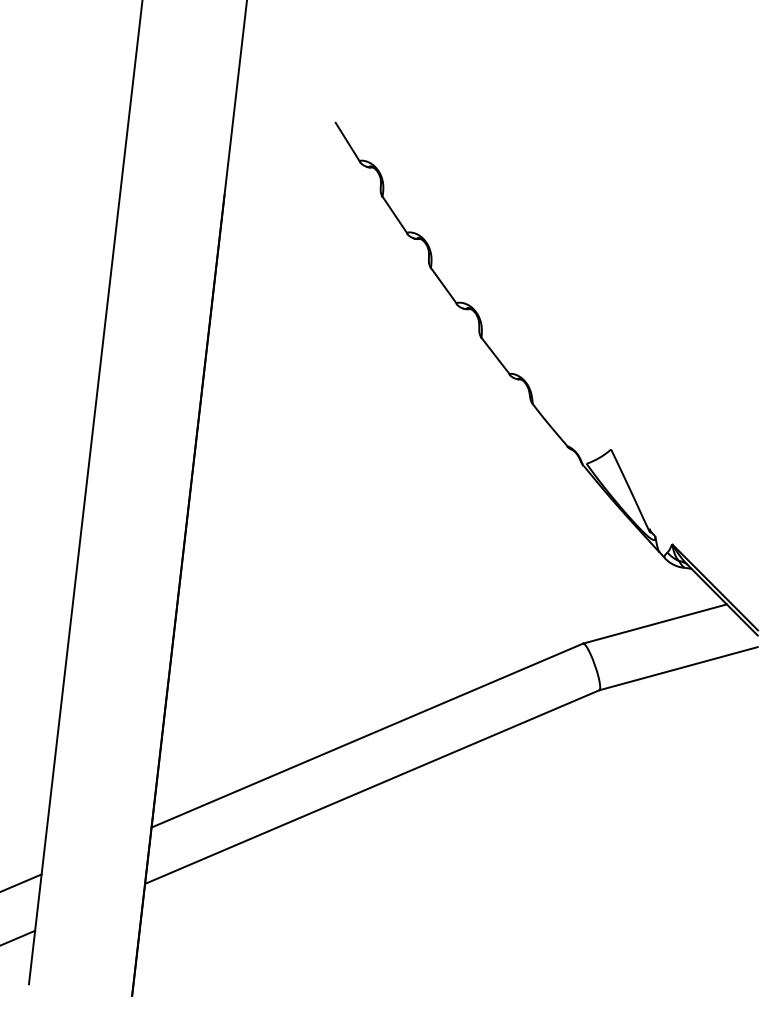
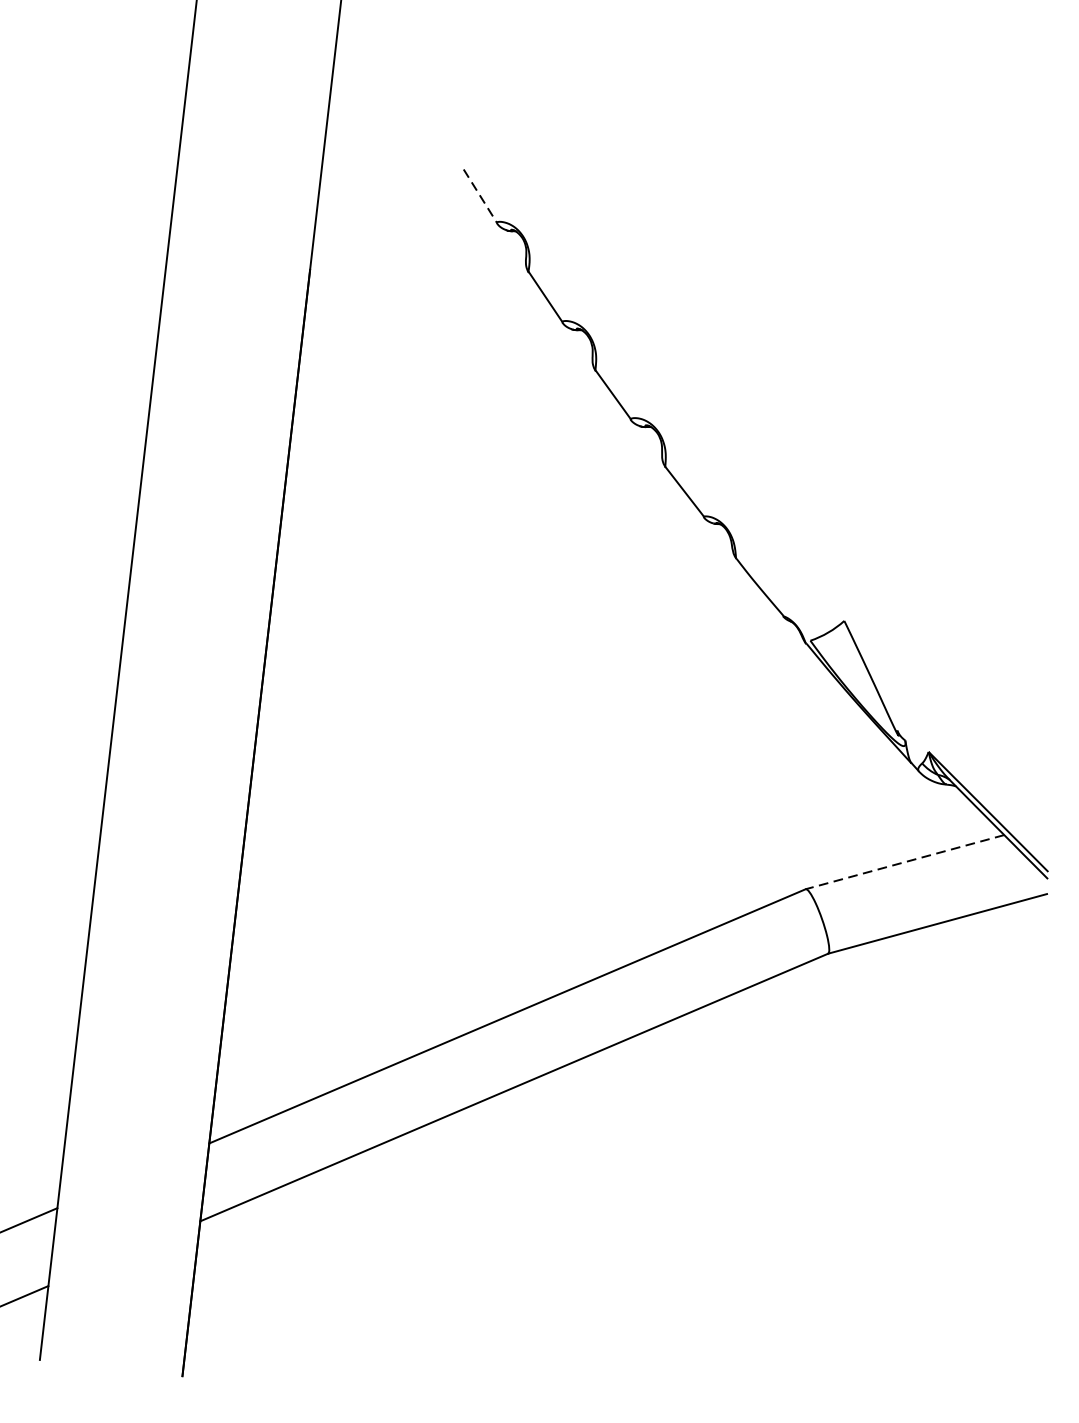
line: (347, 142) -> (480, 196), solid -> dashed
line: (654, 624) -> (904, 862), solid -> dashed

